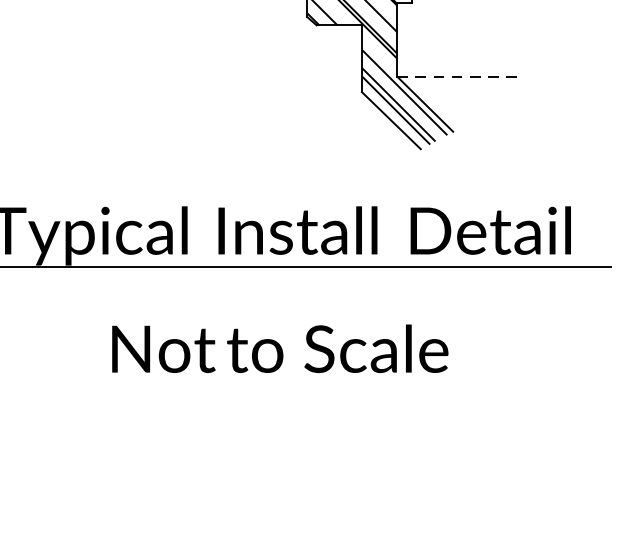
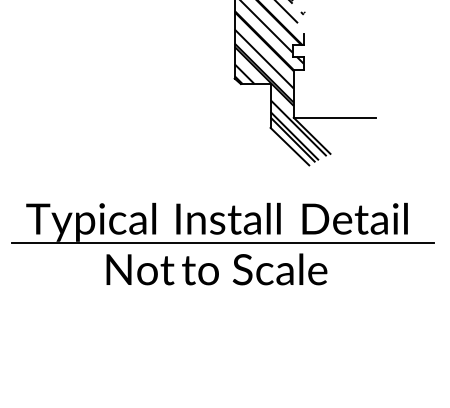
line: (460, 76) -> (335, 117), dashed -> solid
text: (279, 348) -> (216, 269), moved

